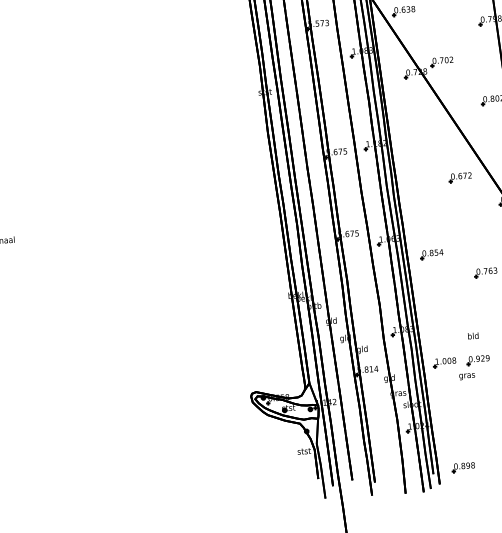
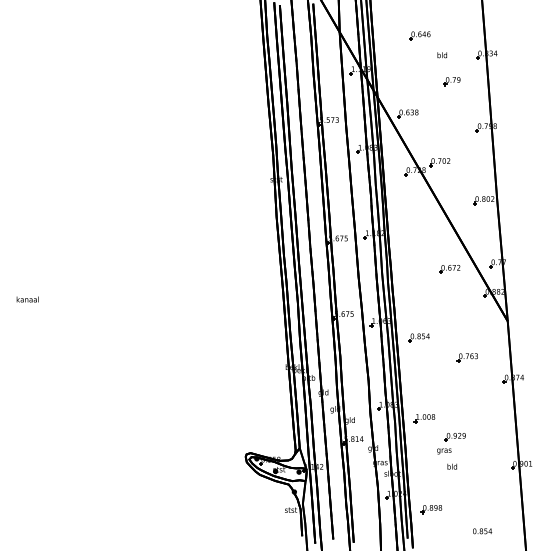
text: (472, 335) -> (451, 466), moved
part: (444, 362) -> (424, 418), moved
part: (463, 467) -> (431, 509), moved

